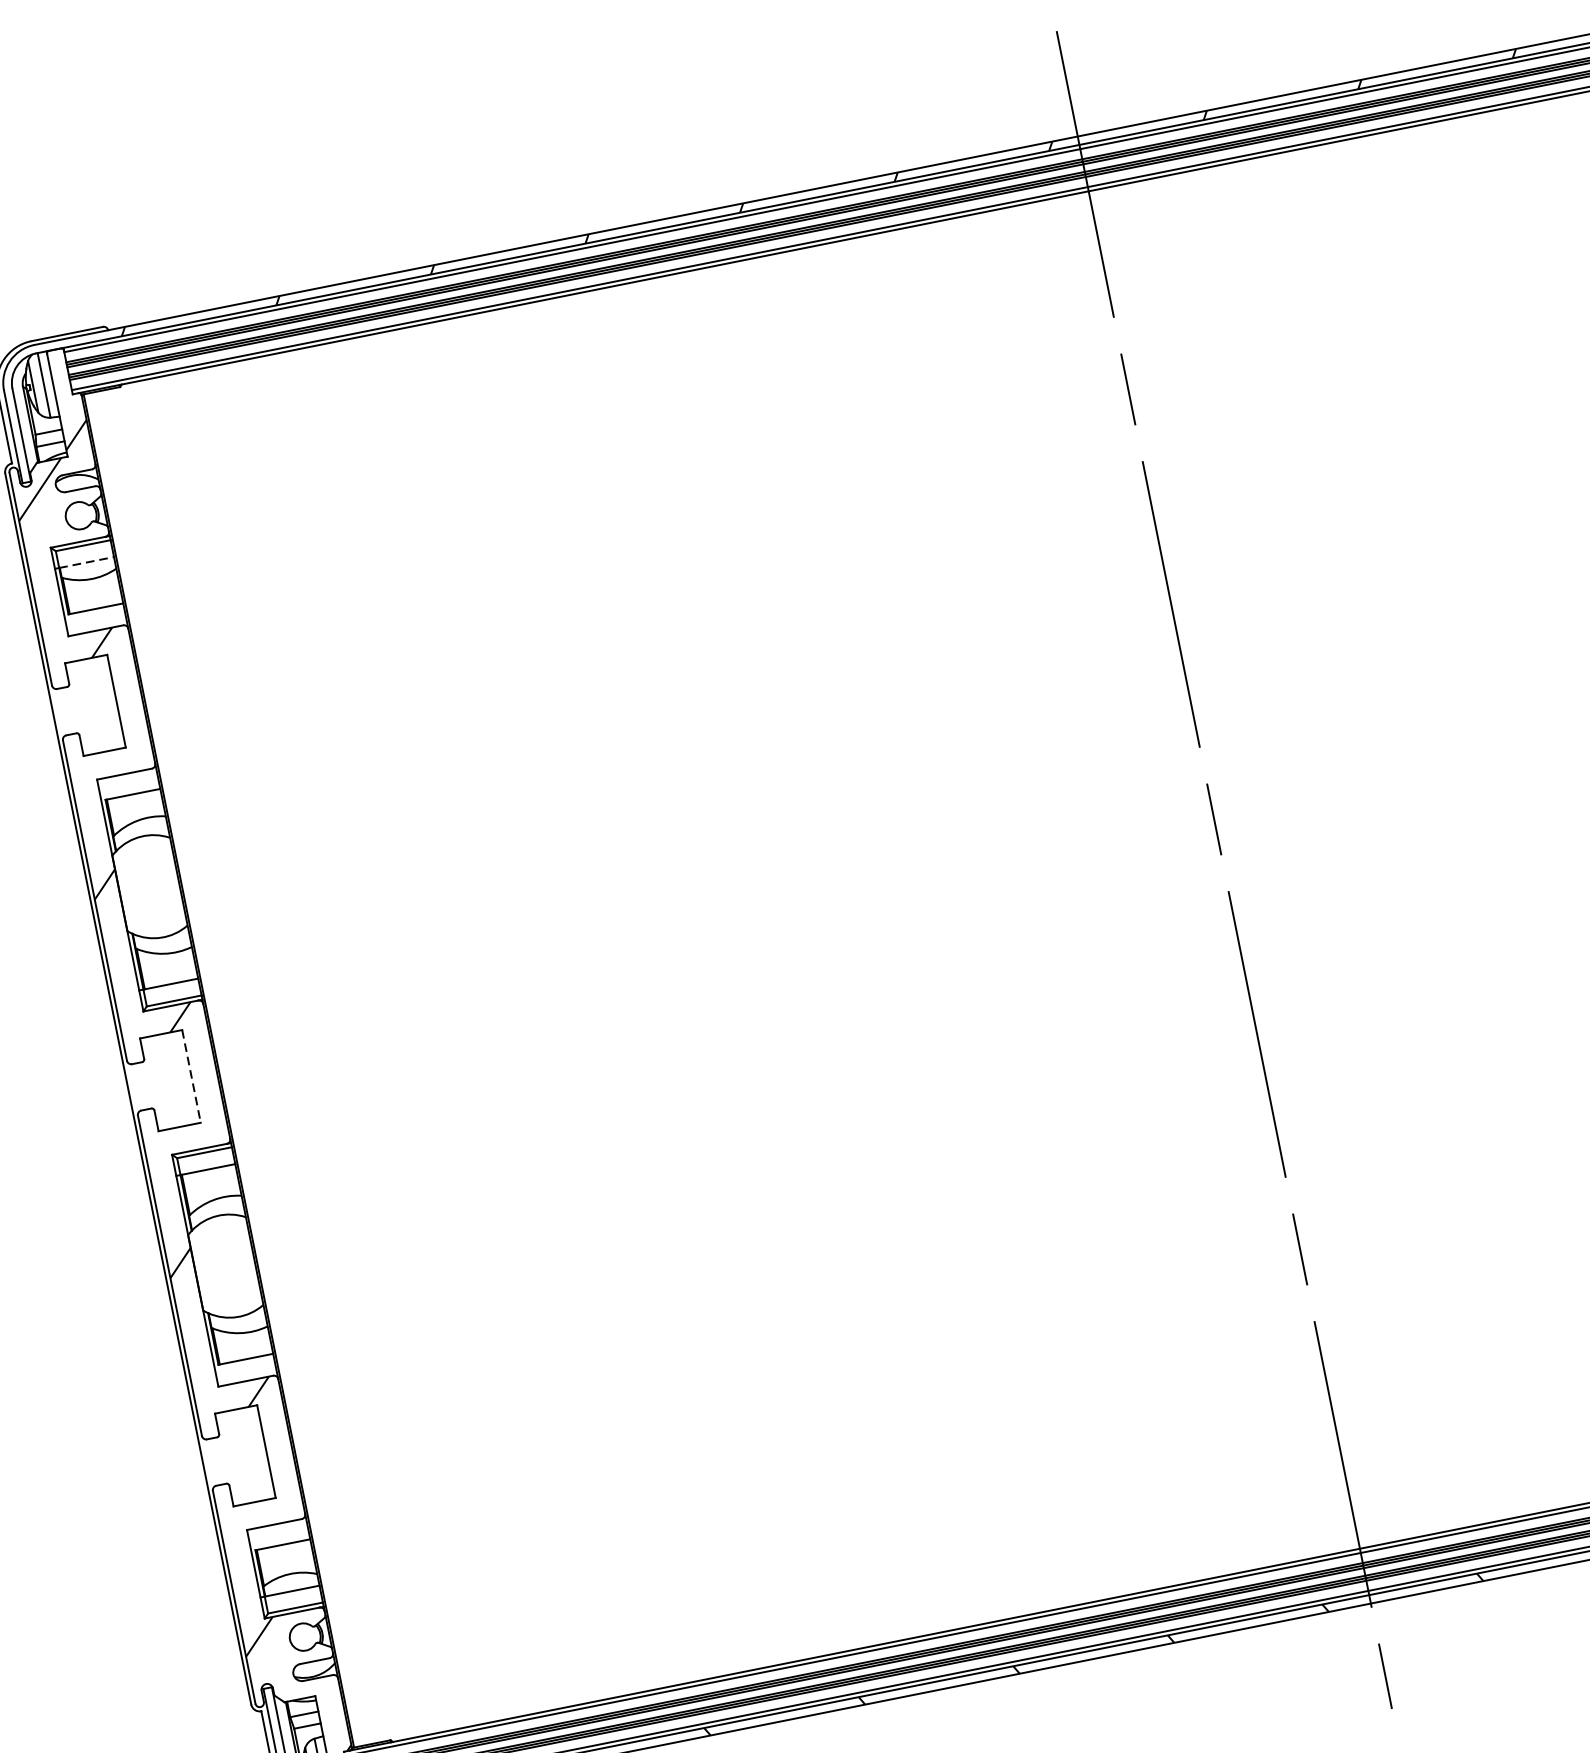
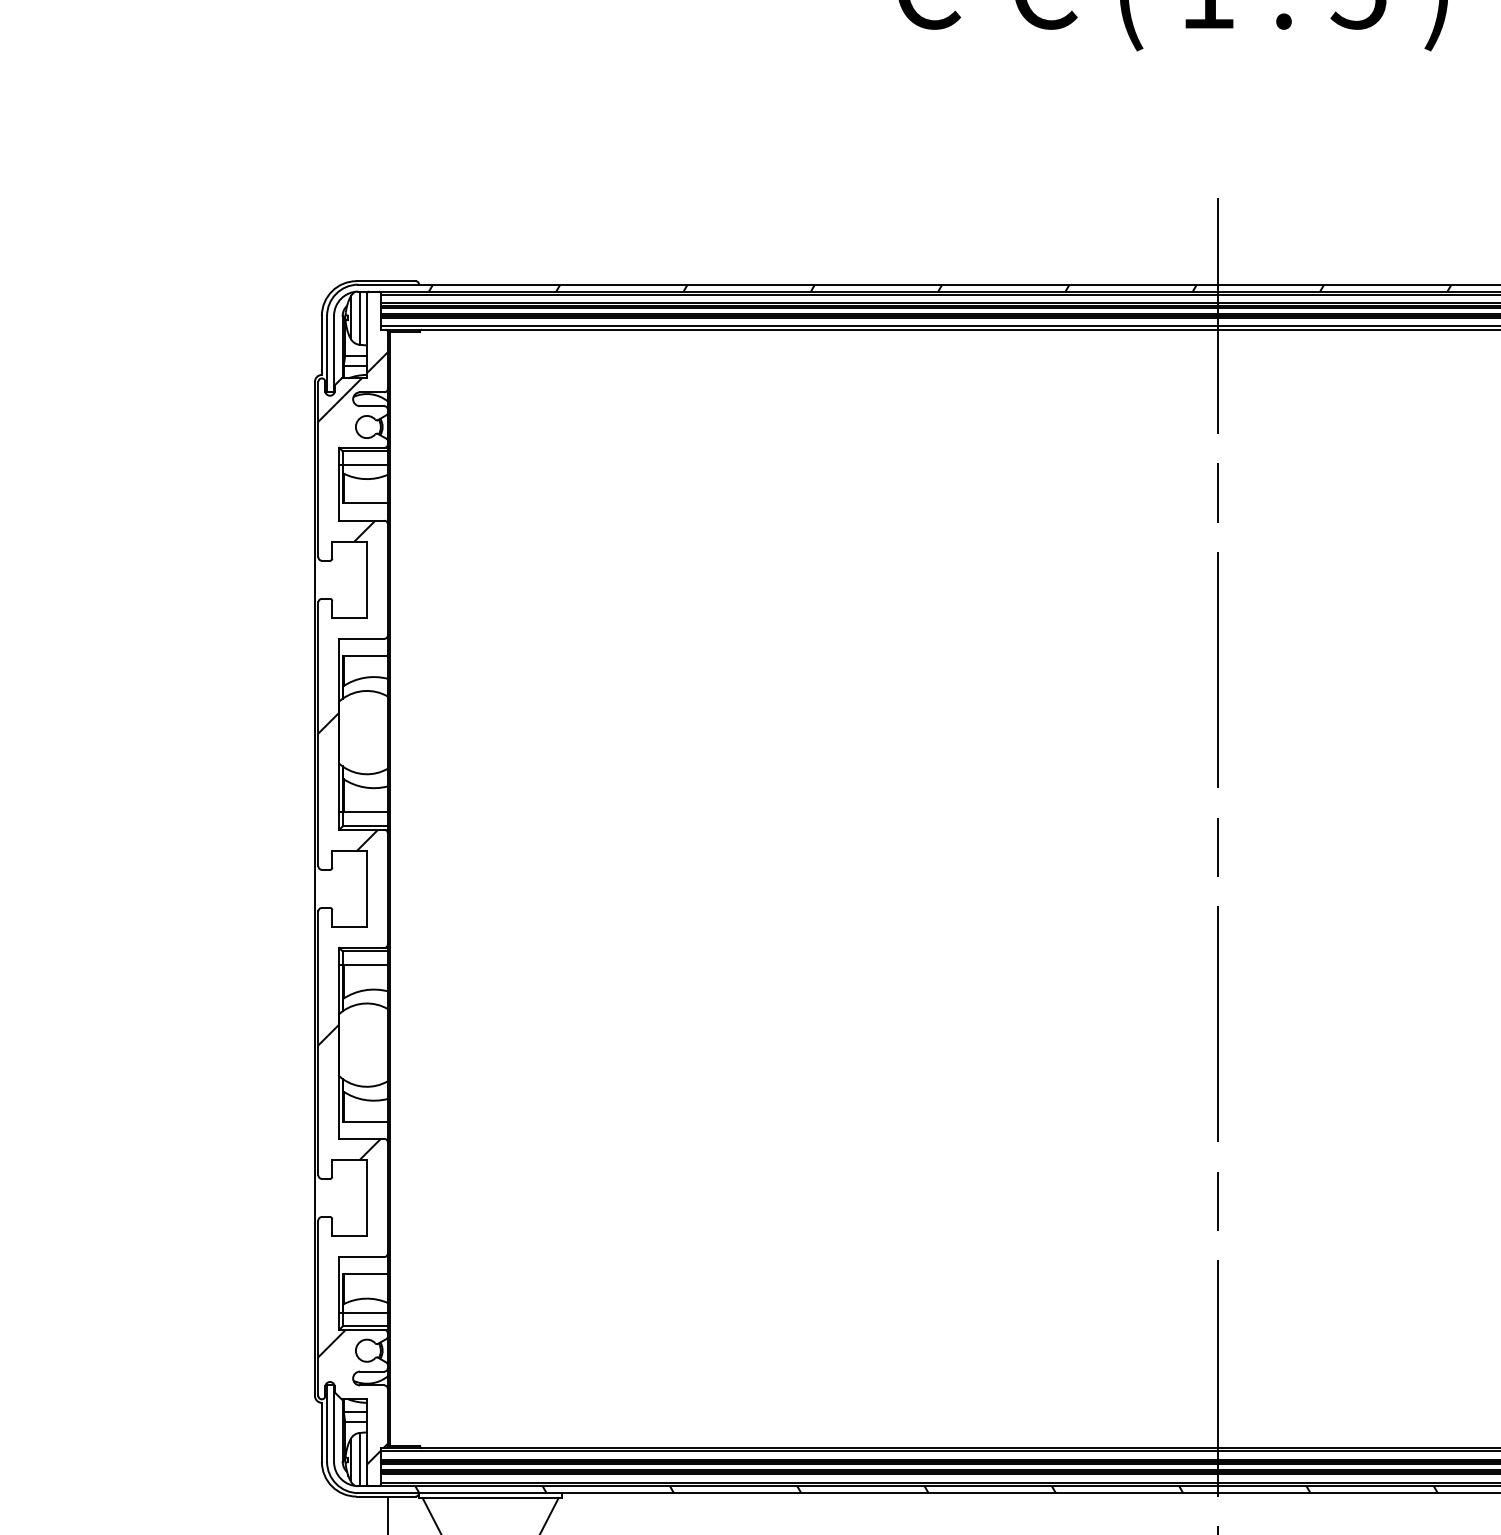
line: (86, 562) -> (365, 465), dashed -> solid
line: (192, 1077) -> (367, 889), dashed -> solid

